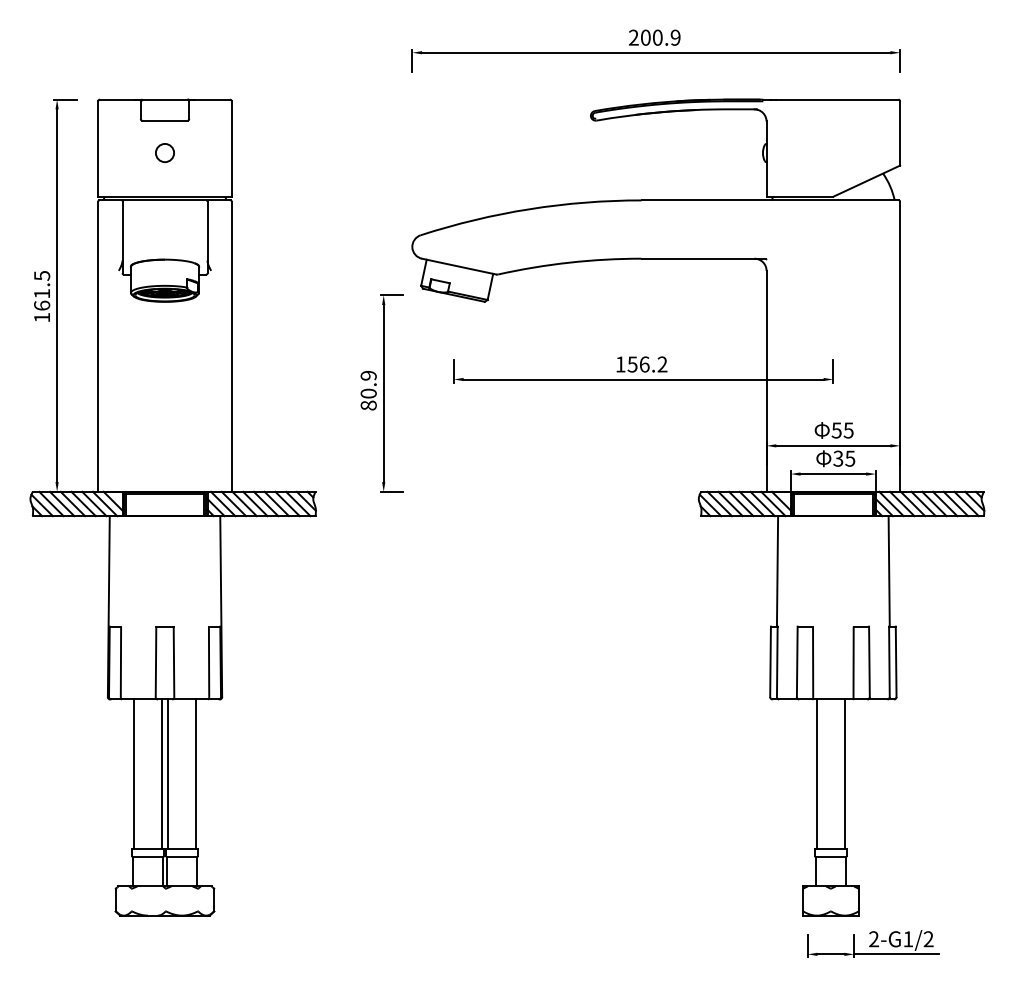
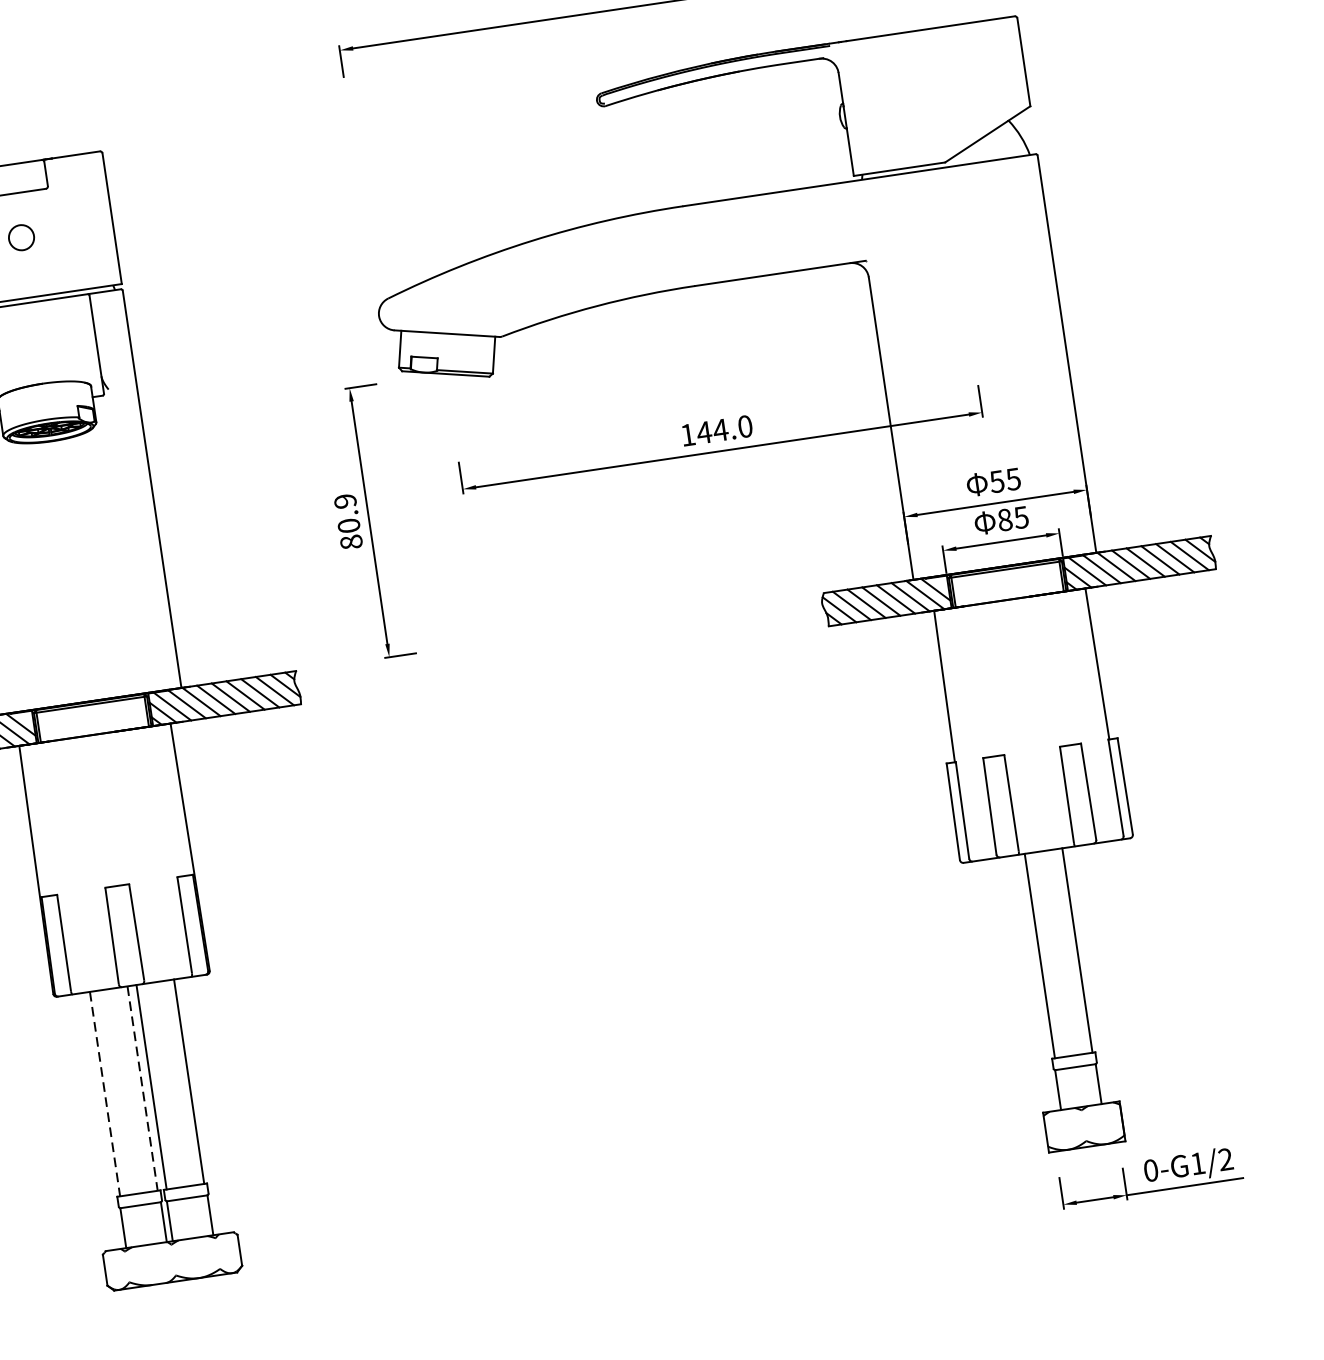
text: (647, 364) -> (724, 429), 156.2 -> 144.0
text: (838, 458) -> (1005, 519), 35 -> 85
line: (134, 774) -> (105, 1094), solid -> dashed
line: (161, 774) -> (142, 1089), solid -> dashed
text: (873, 939) -> (1150, 1171), 2-G1/2 -> 0-G1/2

